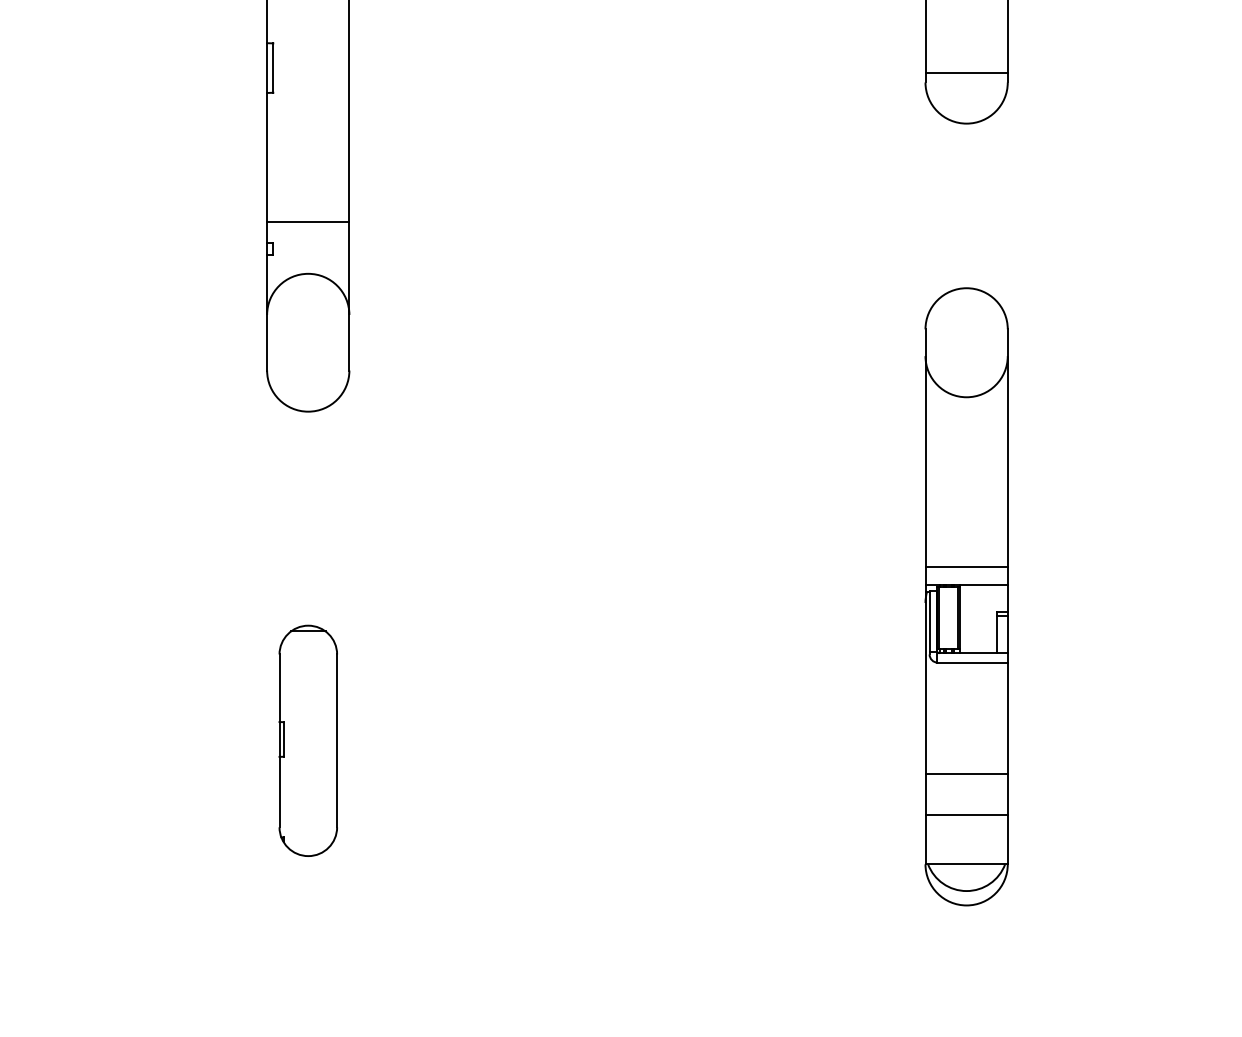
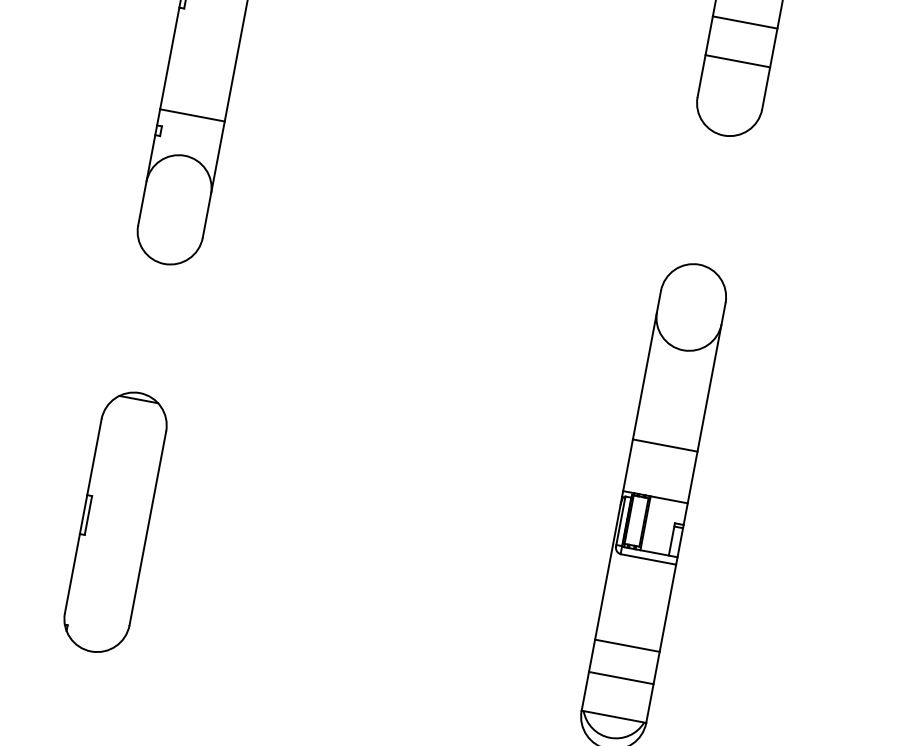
line: (966, 73) -> (737, 61), moved
line: (966, 566) -> (665, 445), moved
part: (308, 740) -> (115, 522), size x1.43

